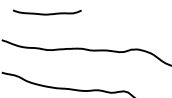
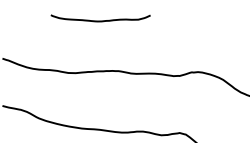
curve: (47, 13) -> (100, 19), moved

